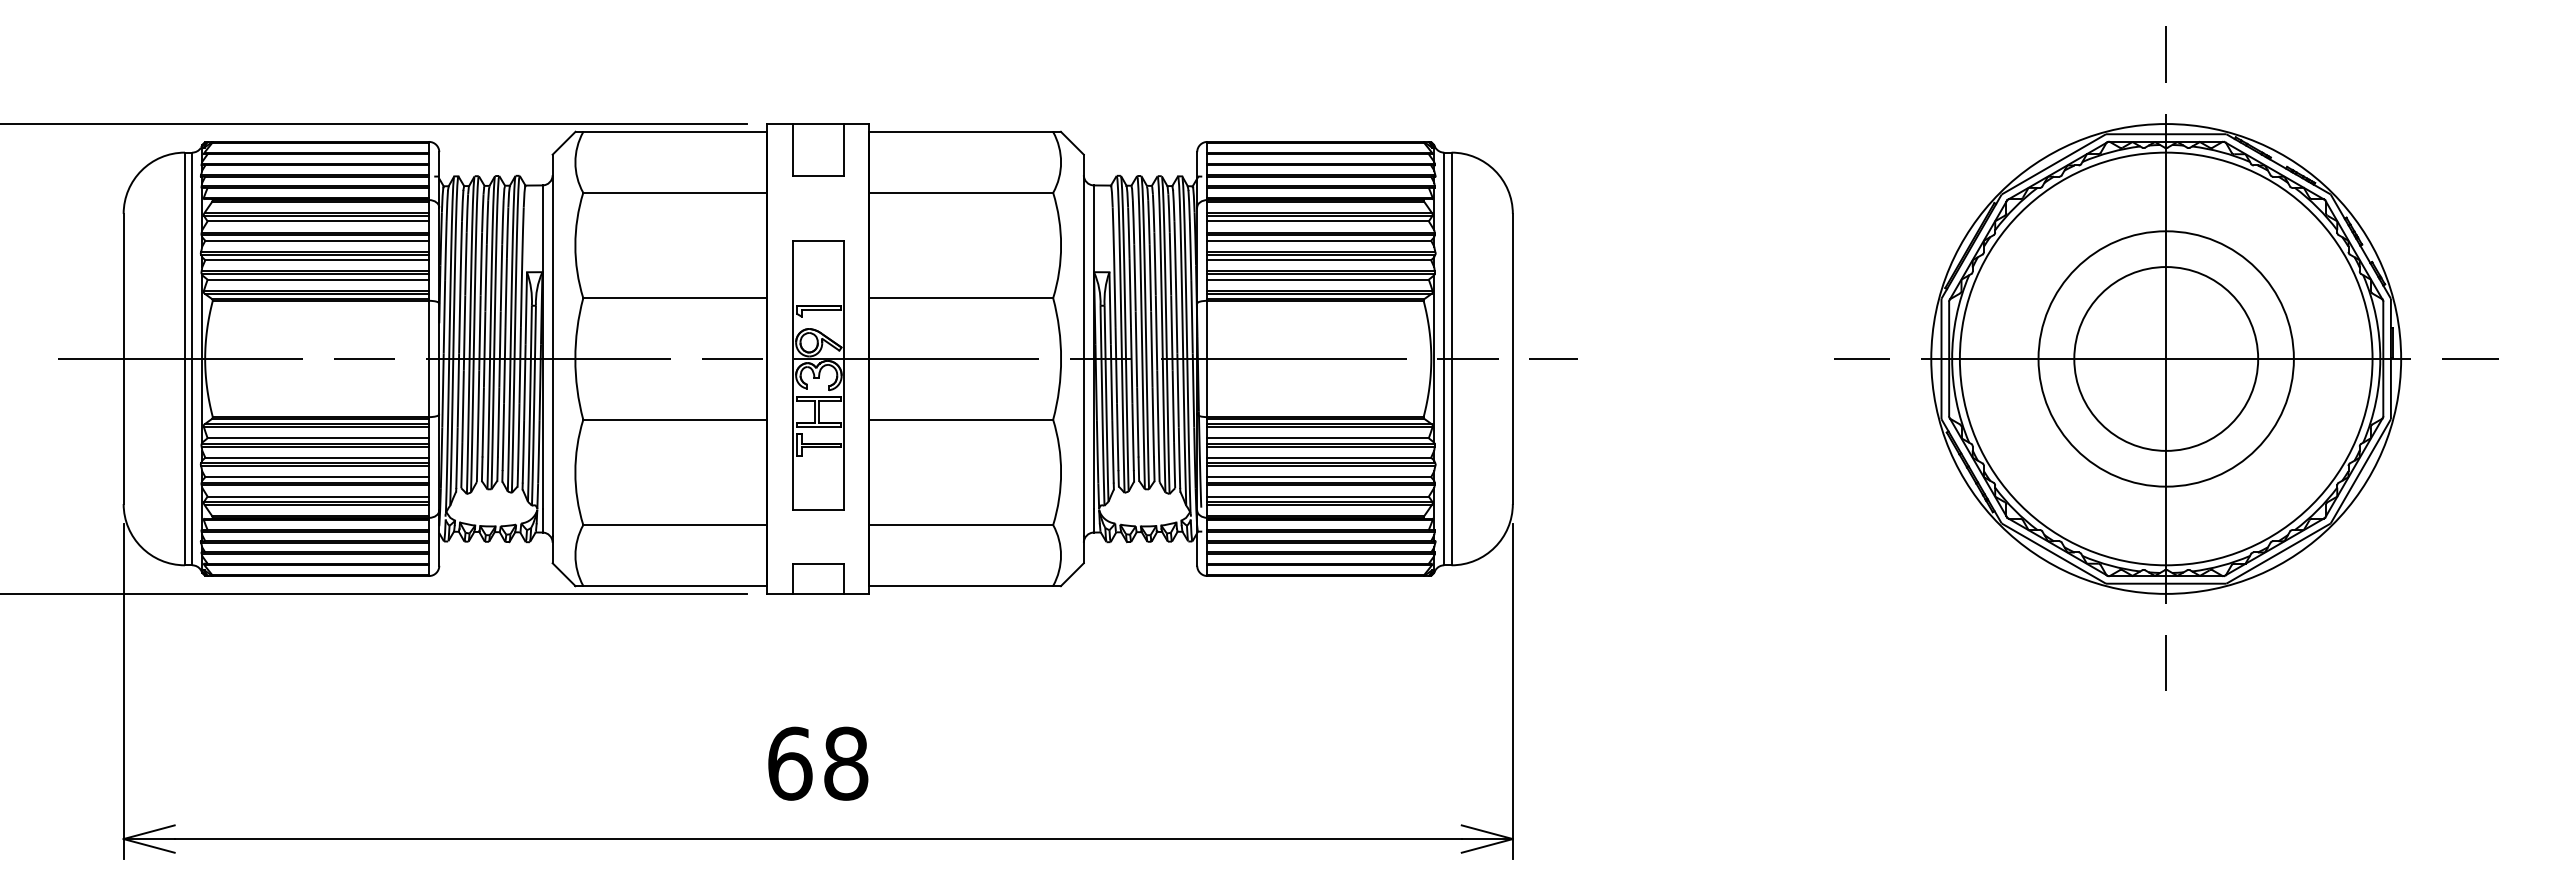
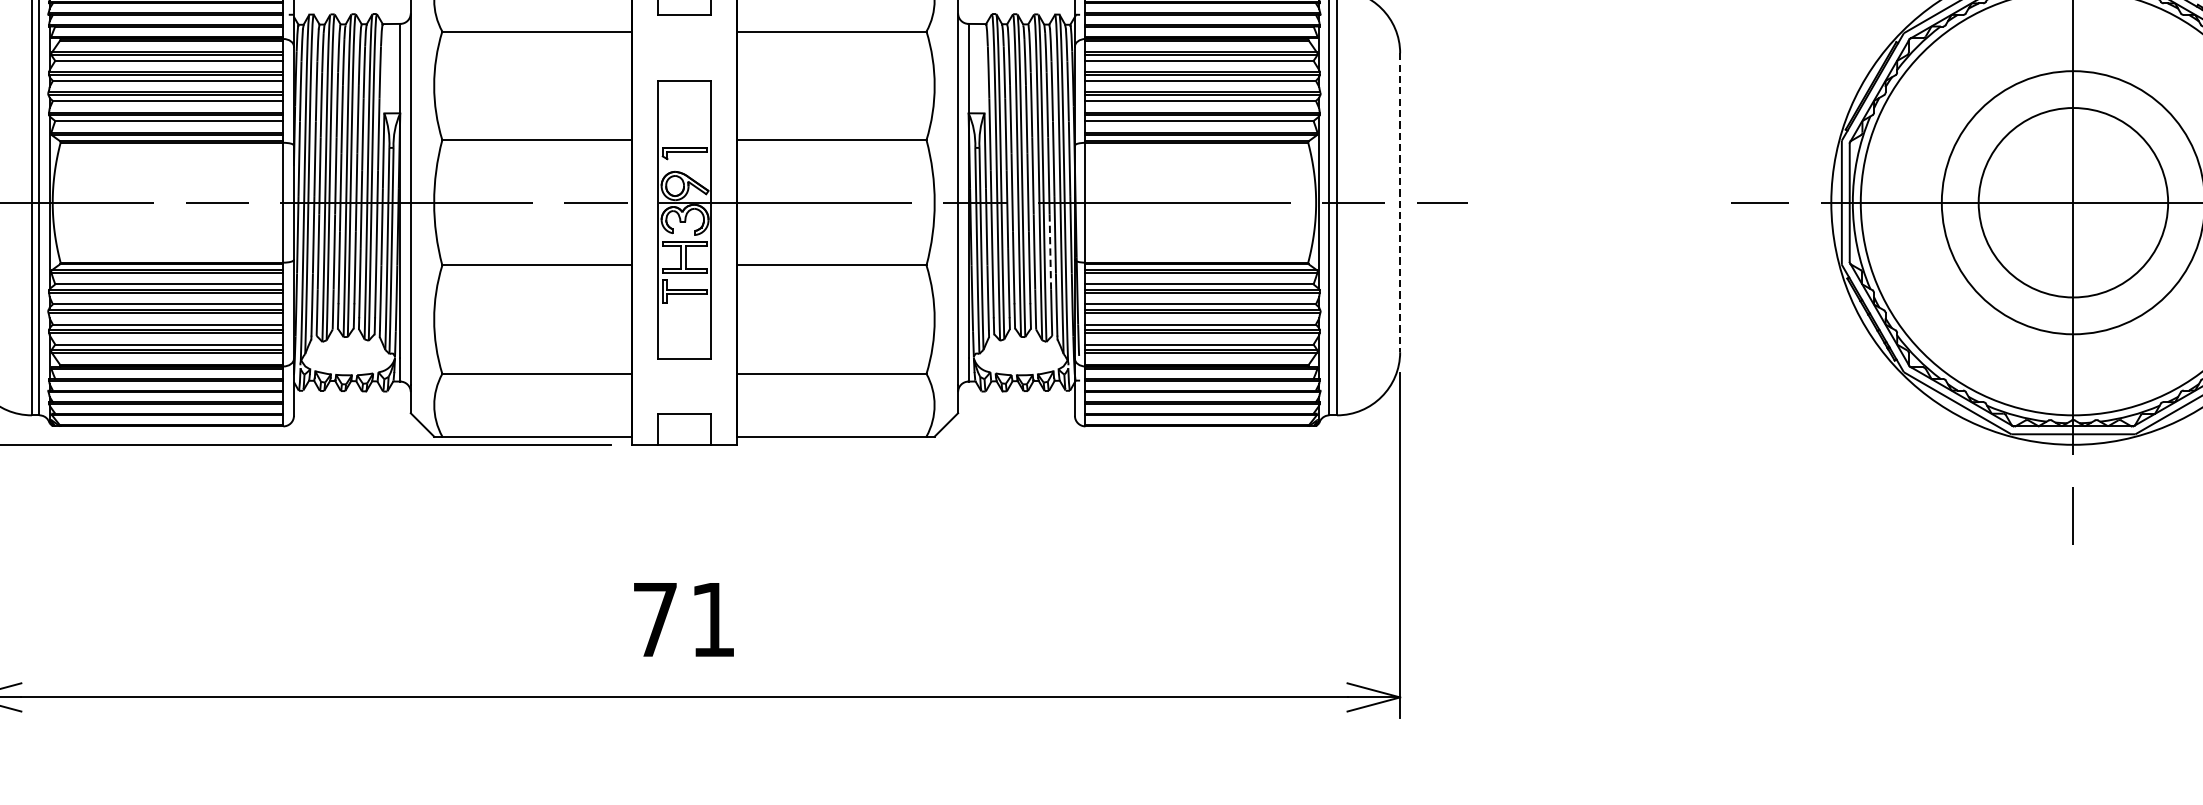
line: (1512, 359) -> (1399, 203), solid -> dashed
line: (1173, 407) -> (1050, 252), solid -> dashed
text: (818, 763) -> (684, 619), 68 -> 71

